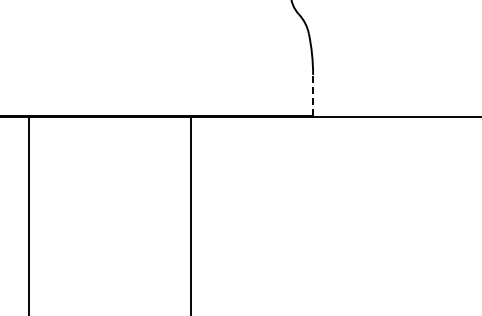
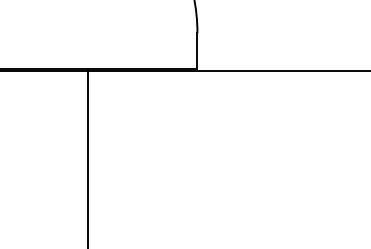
line: (313, 94) -> (197, 50), dashed -> solid

